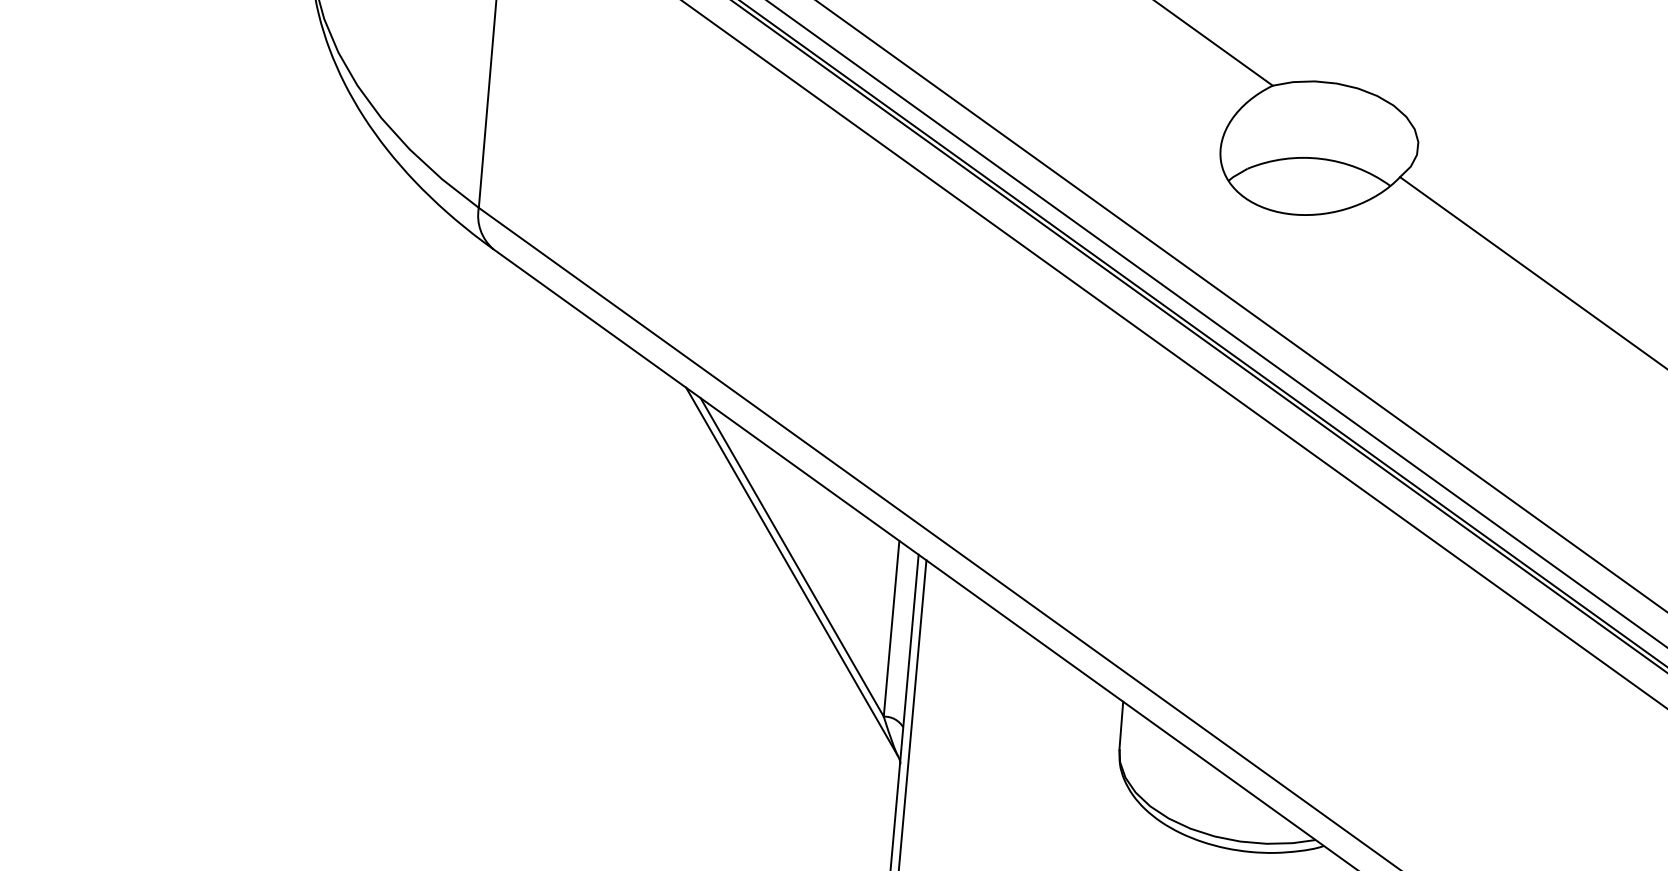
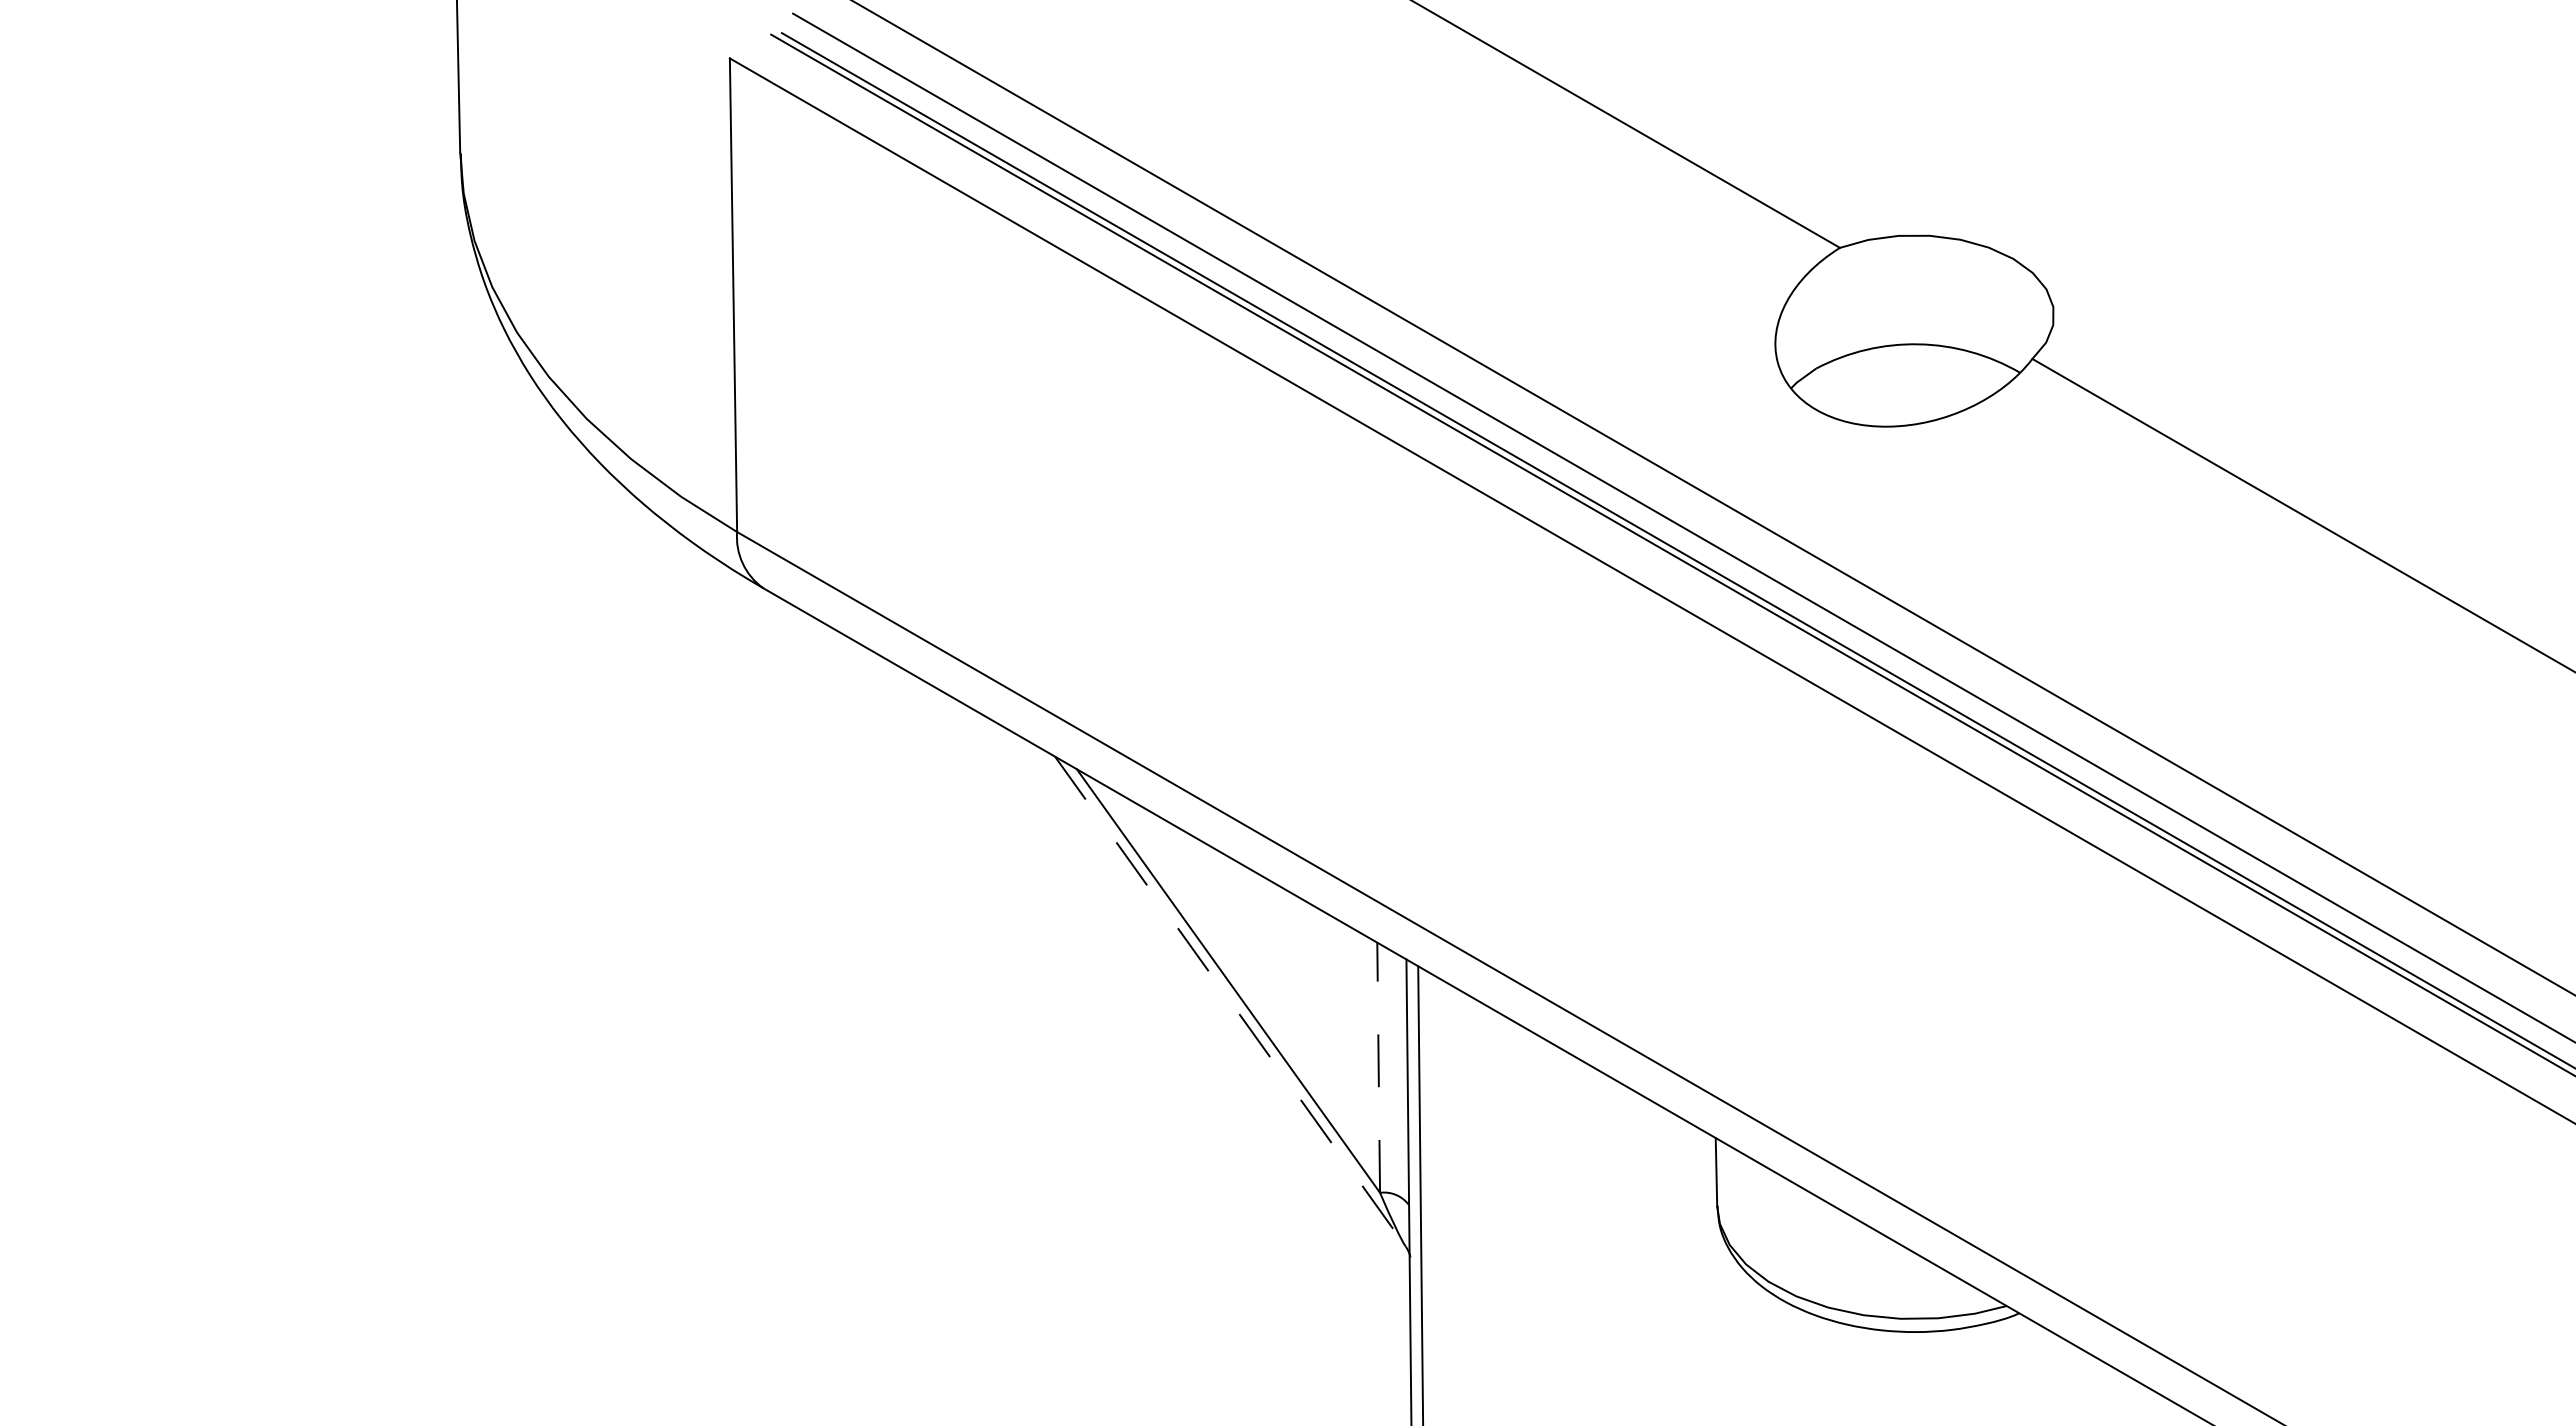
line: (792, 571) -> (1230, 1001), solid -> dashed
line: (891, 628) -> (1378, 1067), solid -> dashed

